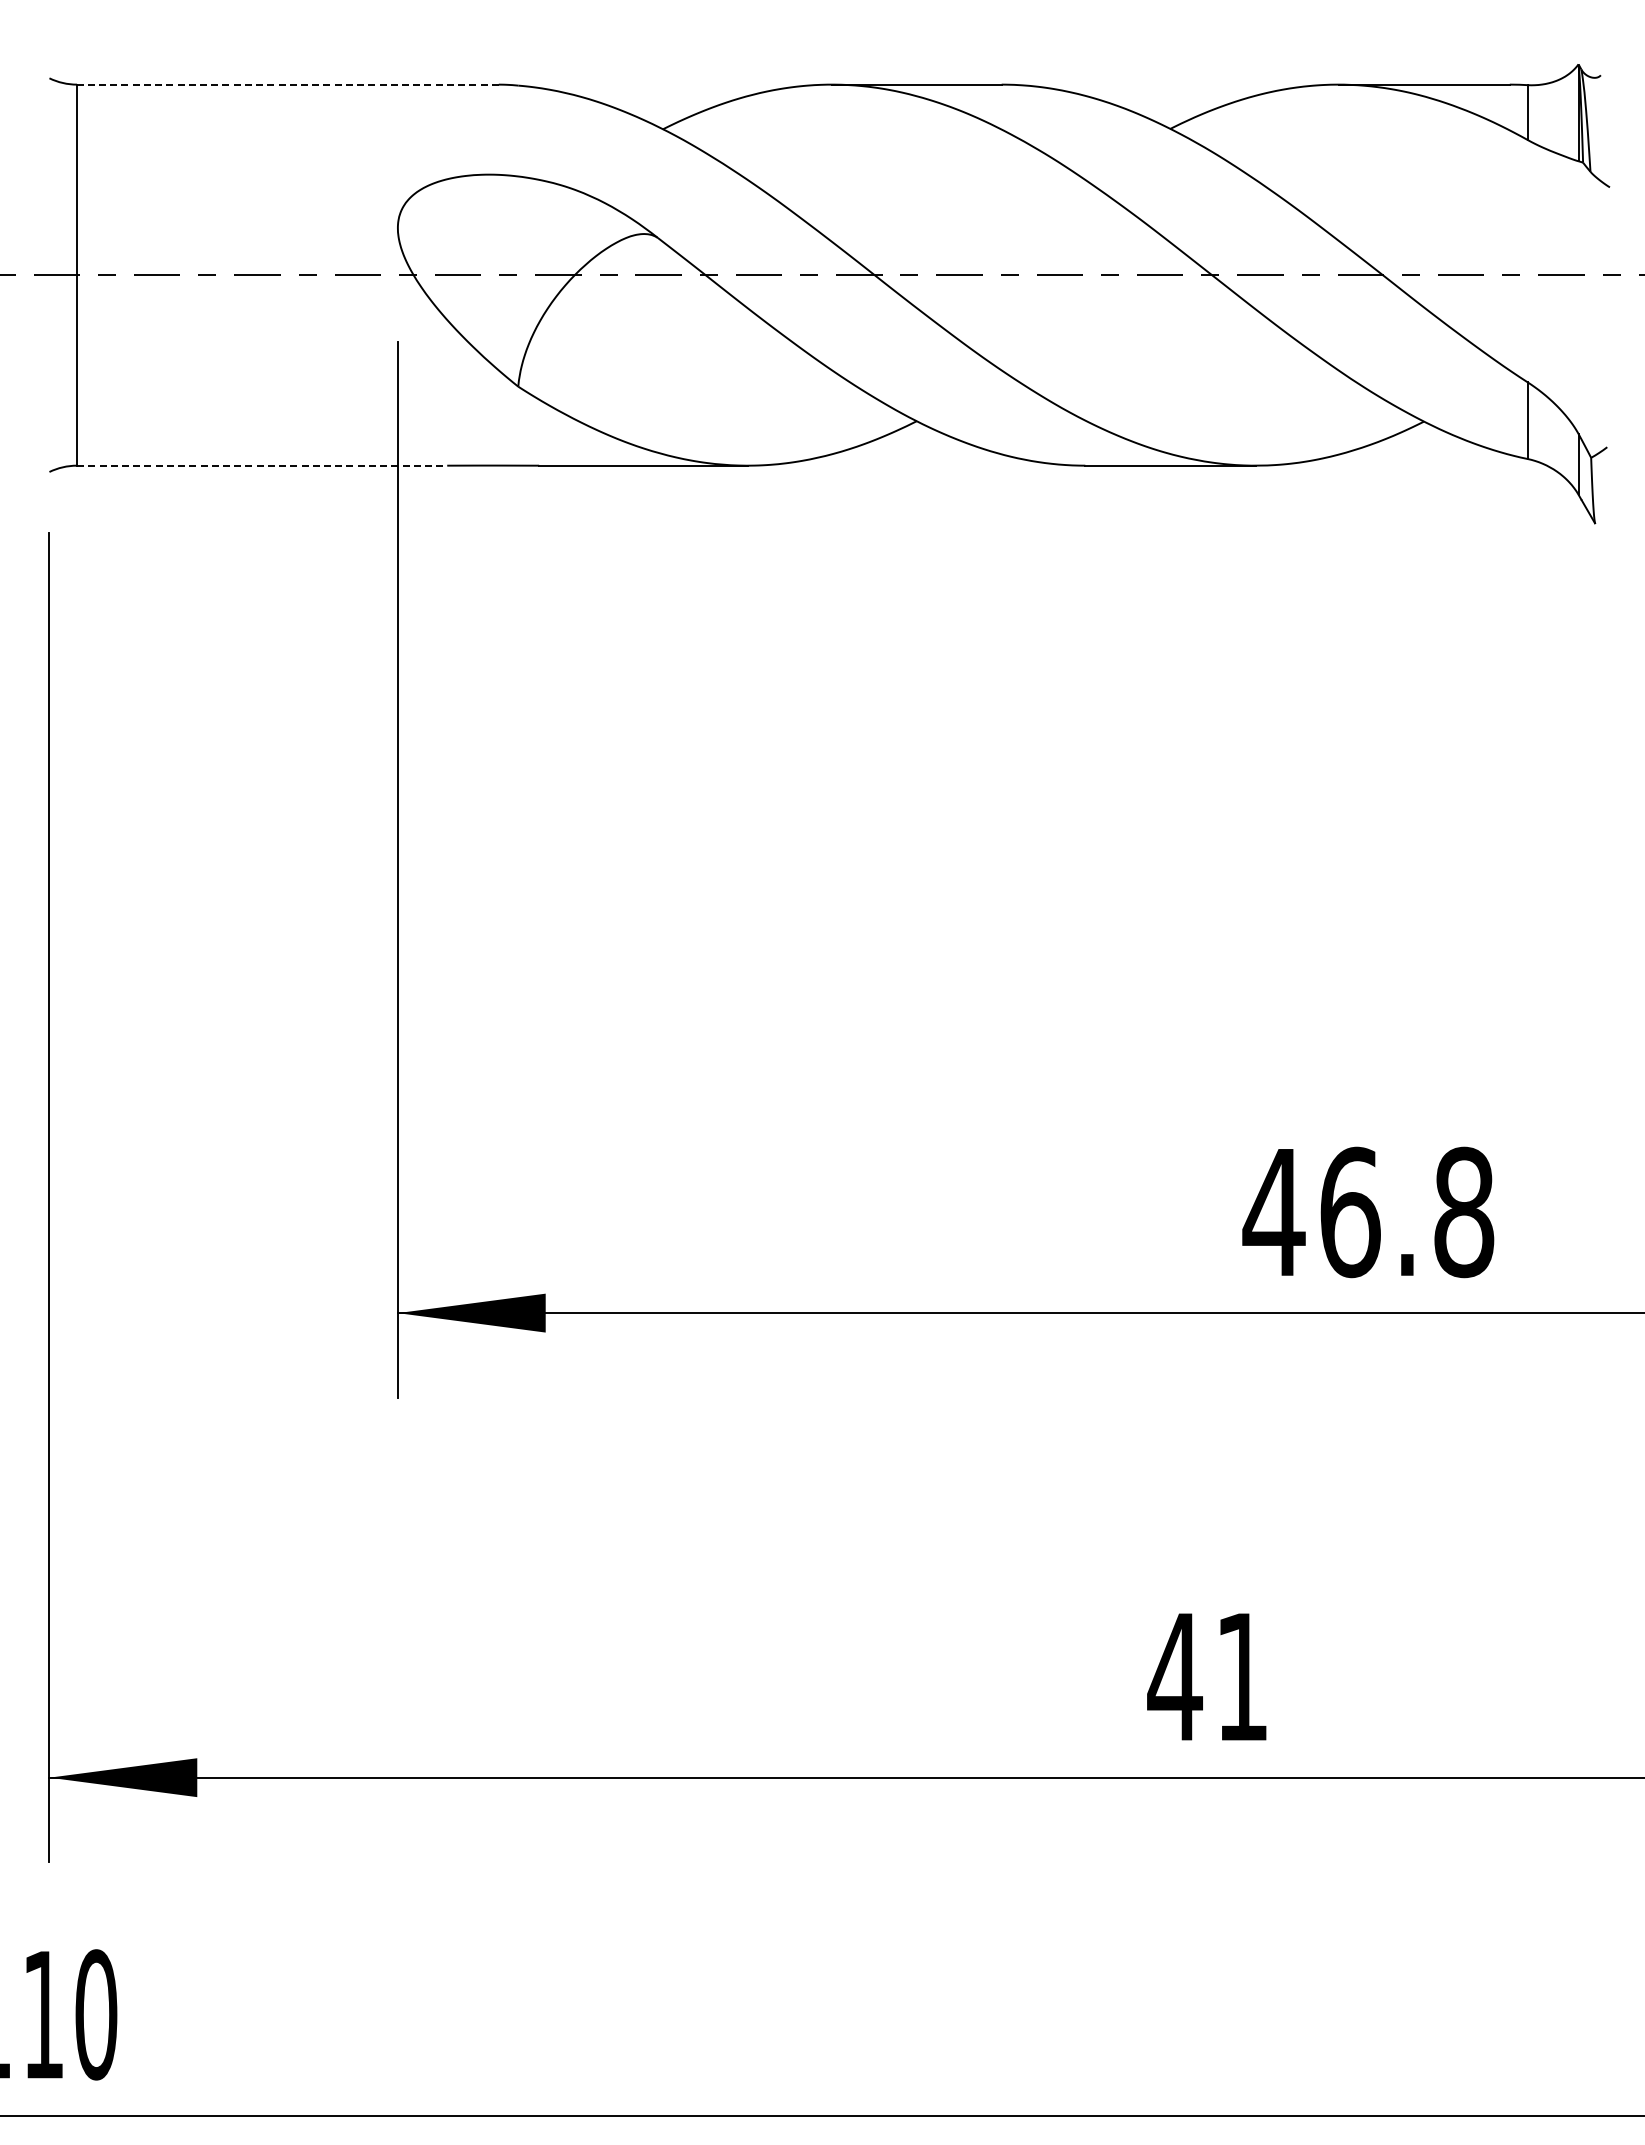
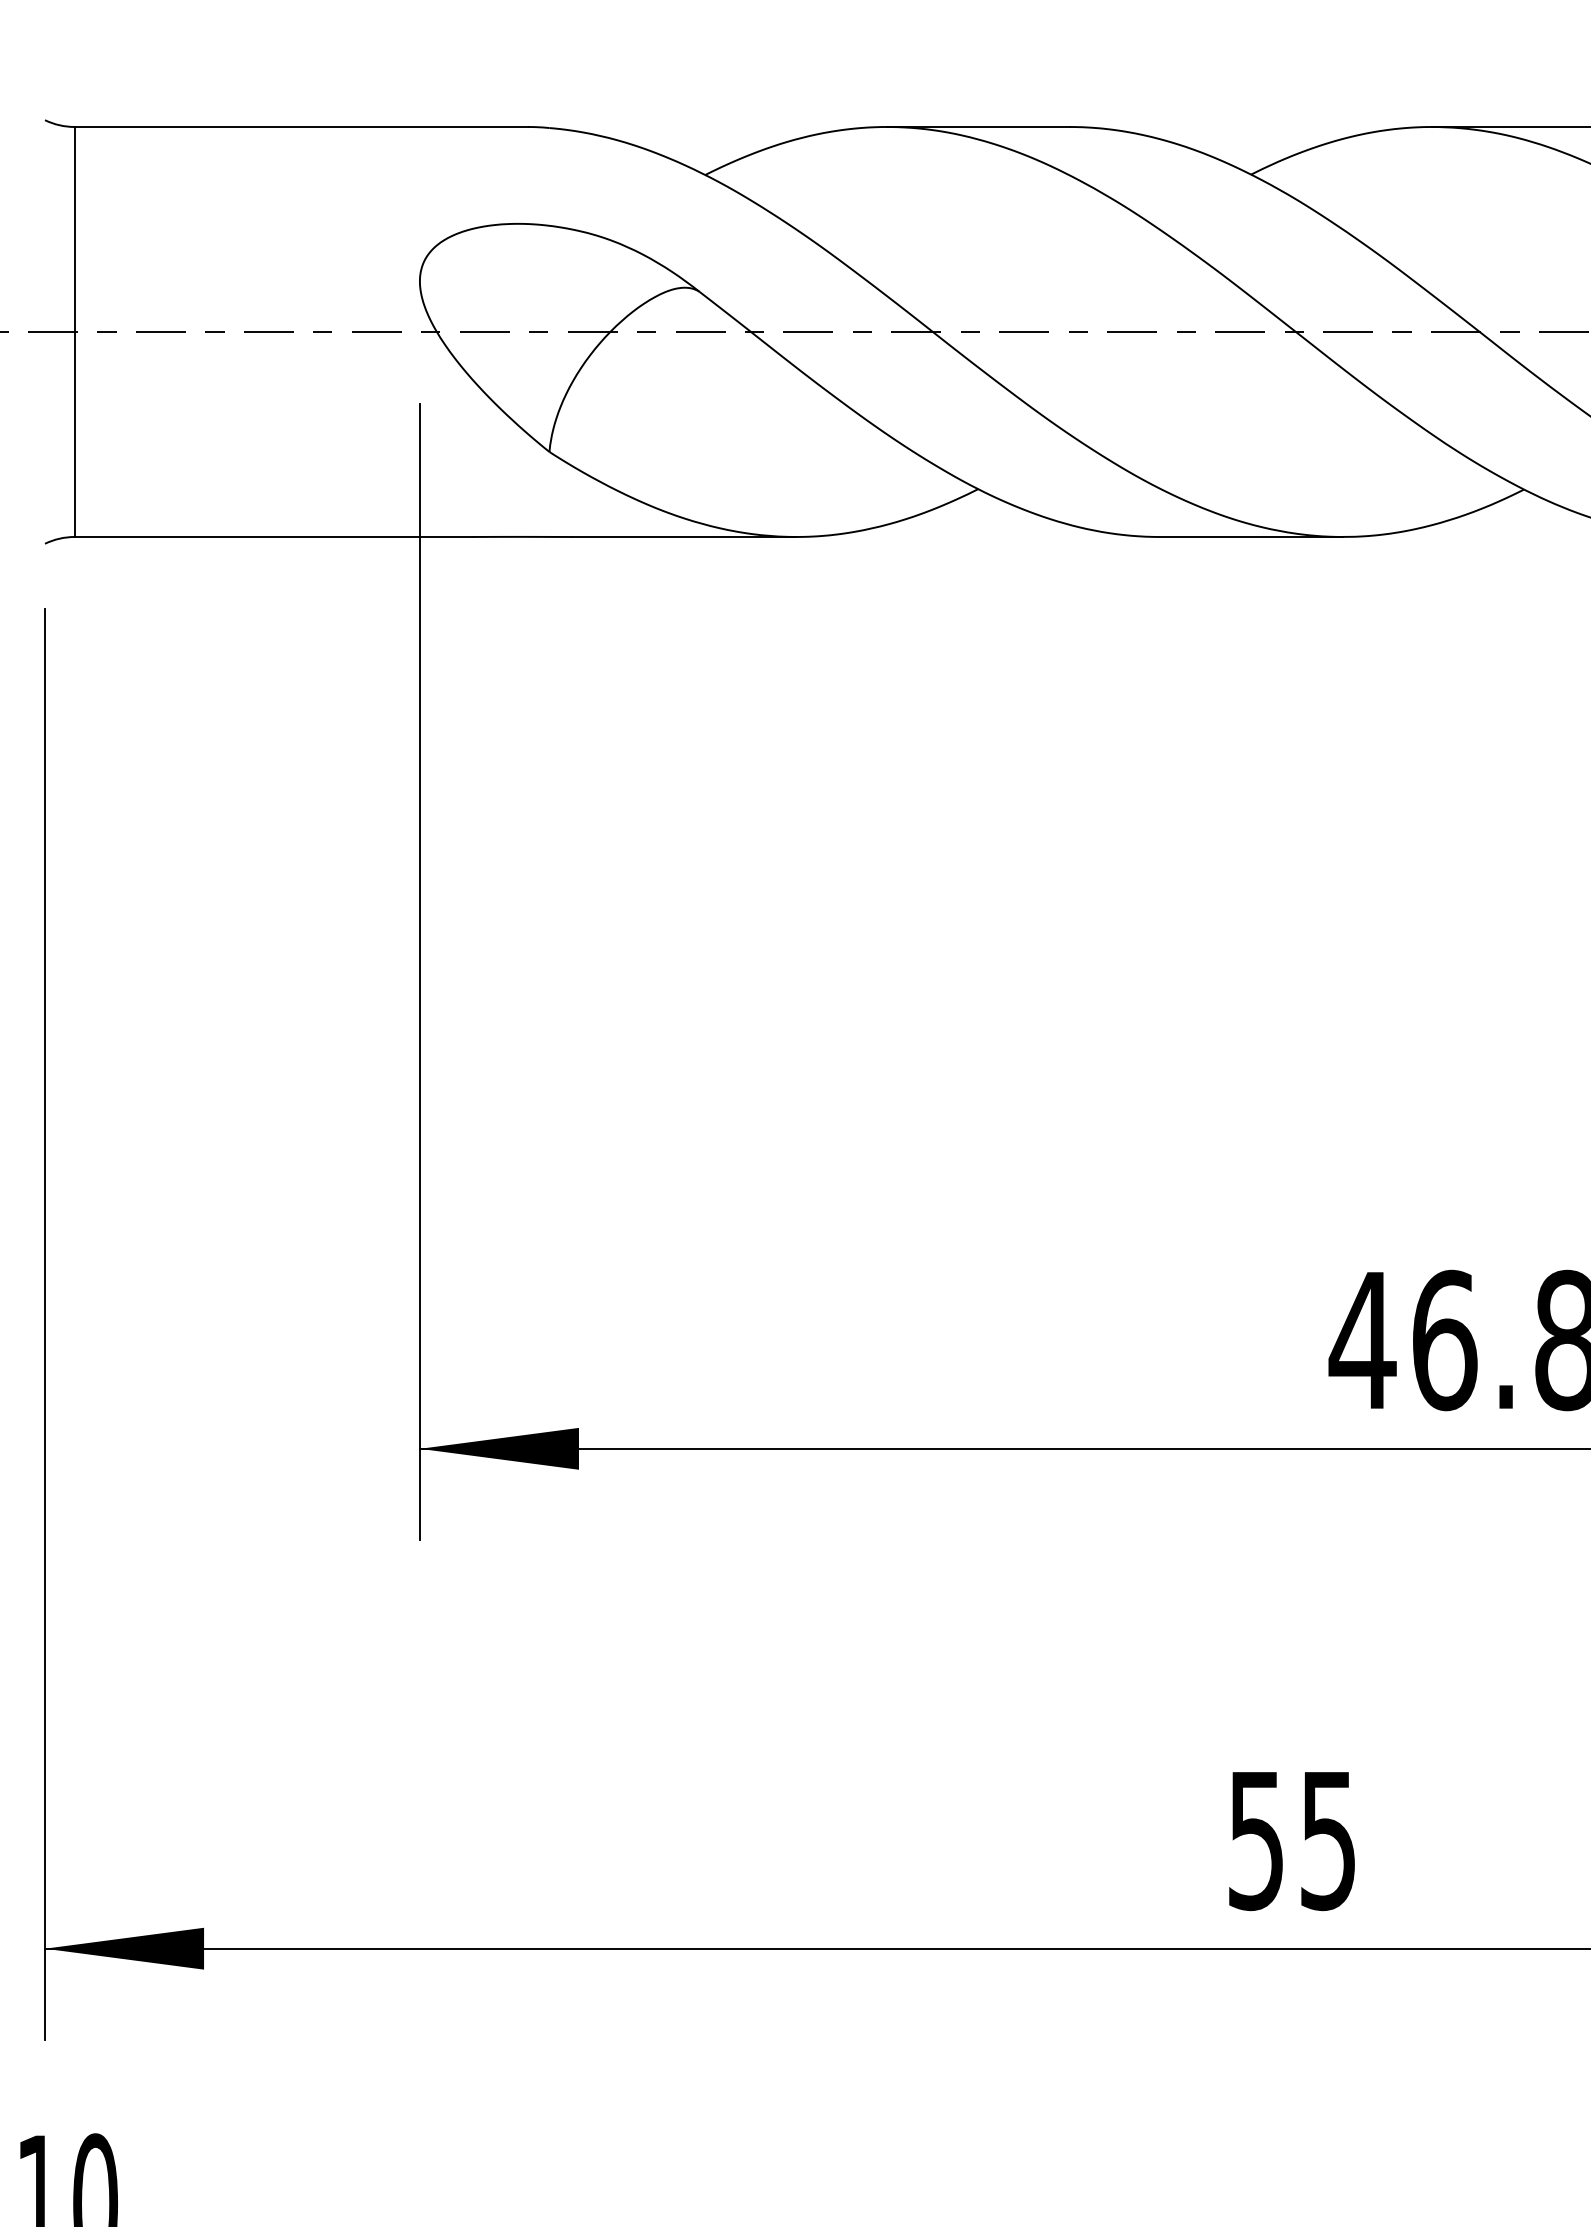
line: (287, 84) -> (301, 126), dashed -> solid
line: (262, 465) -> (274, 536), dashed -> solid
text: (1206, 1677) -> (1289, 1840), 41 -> 55

